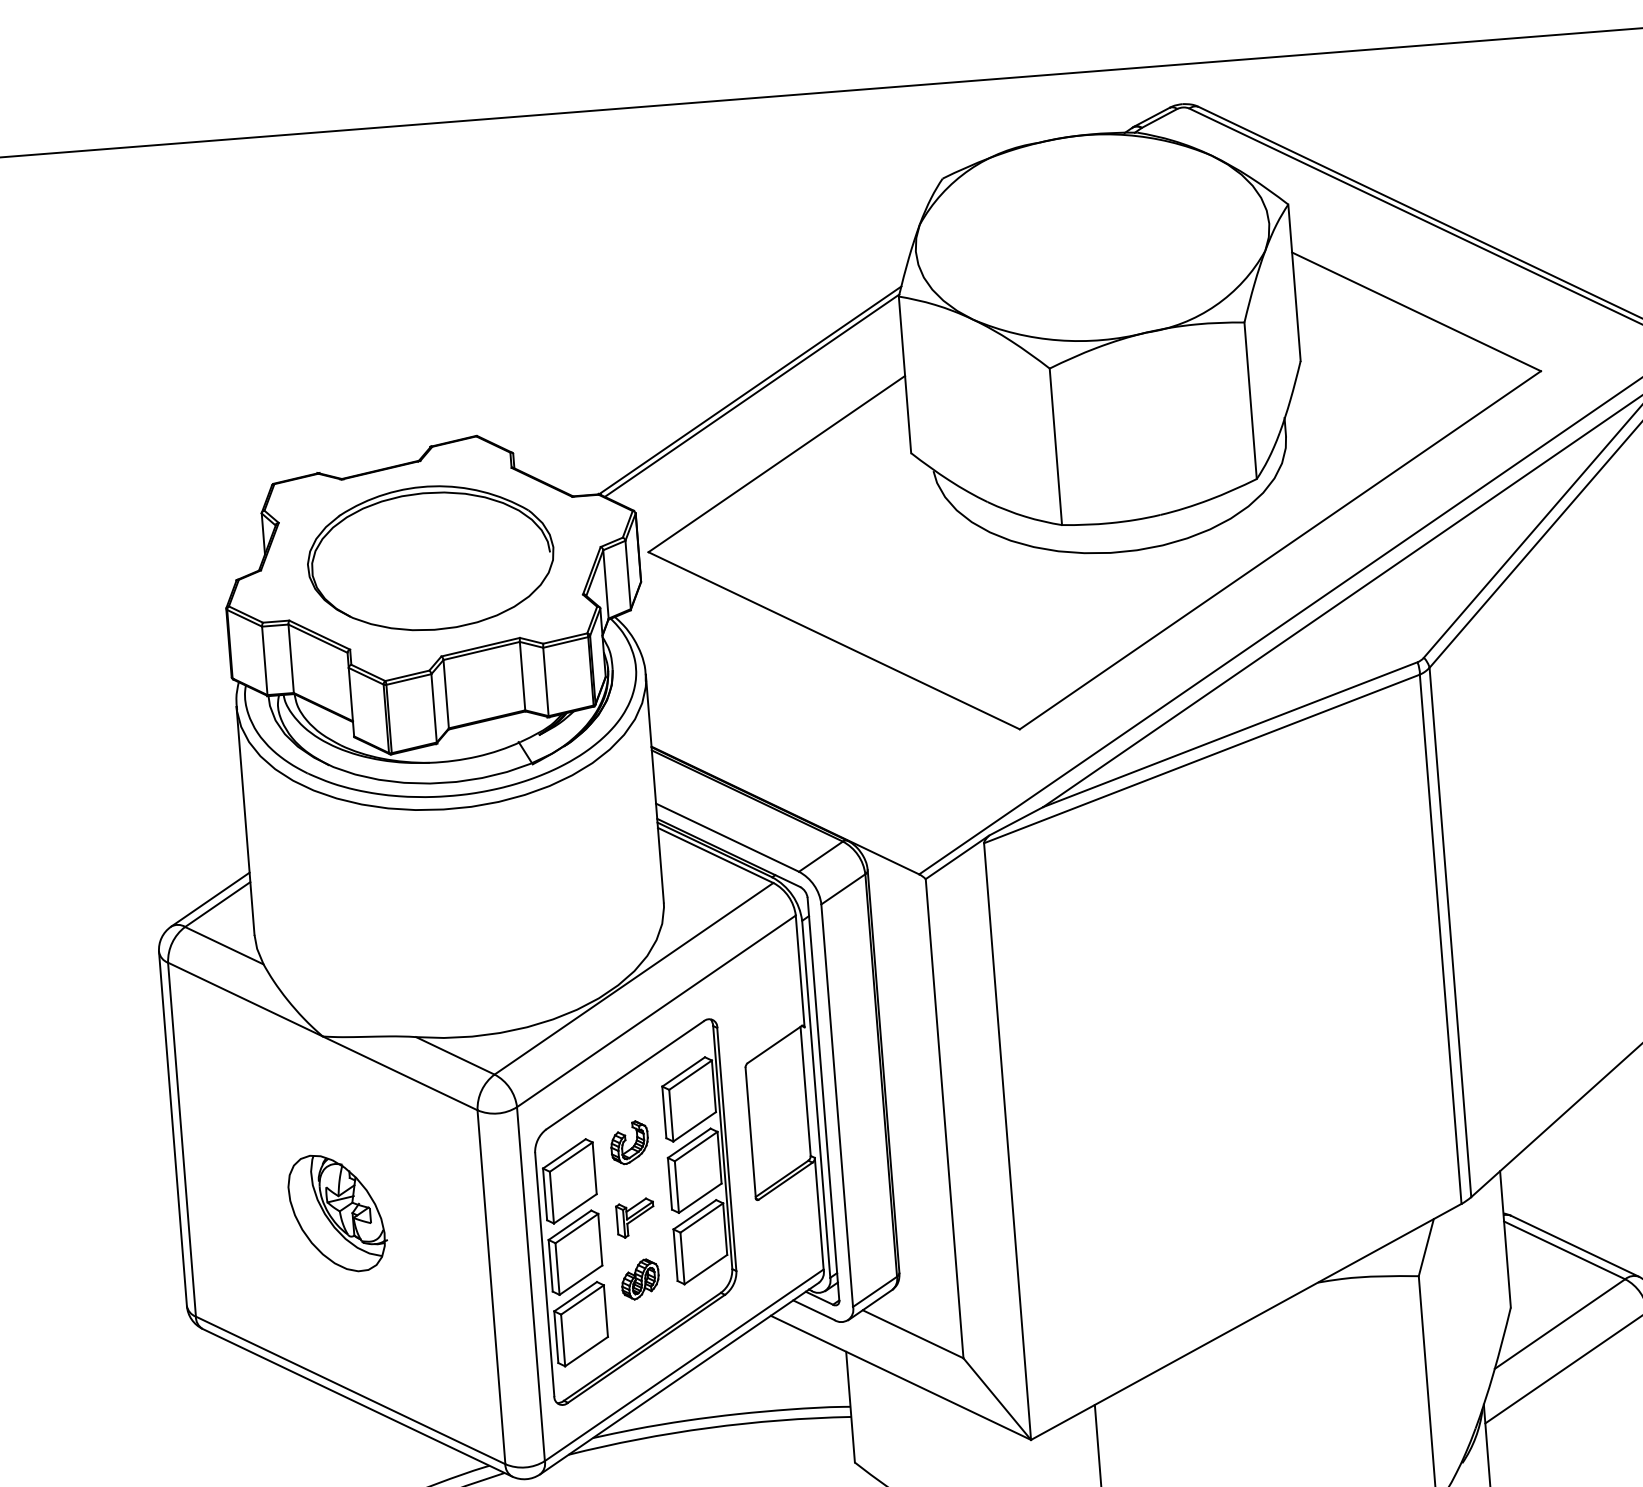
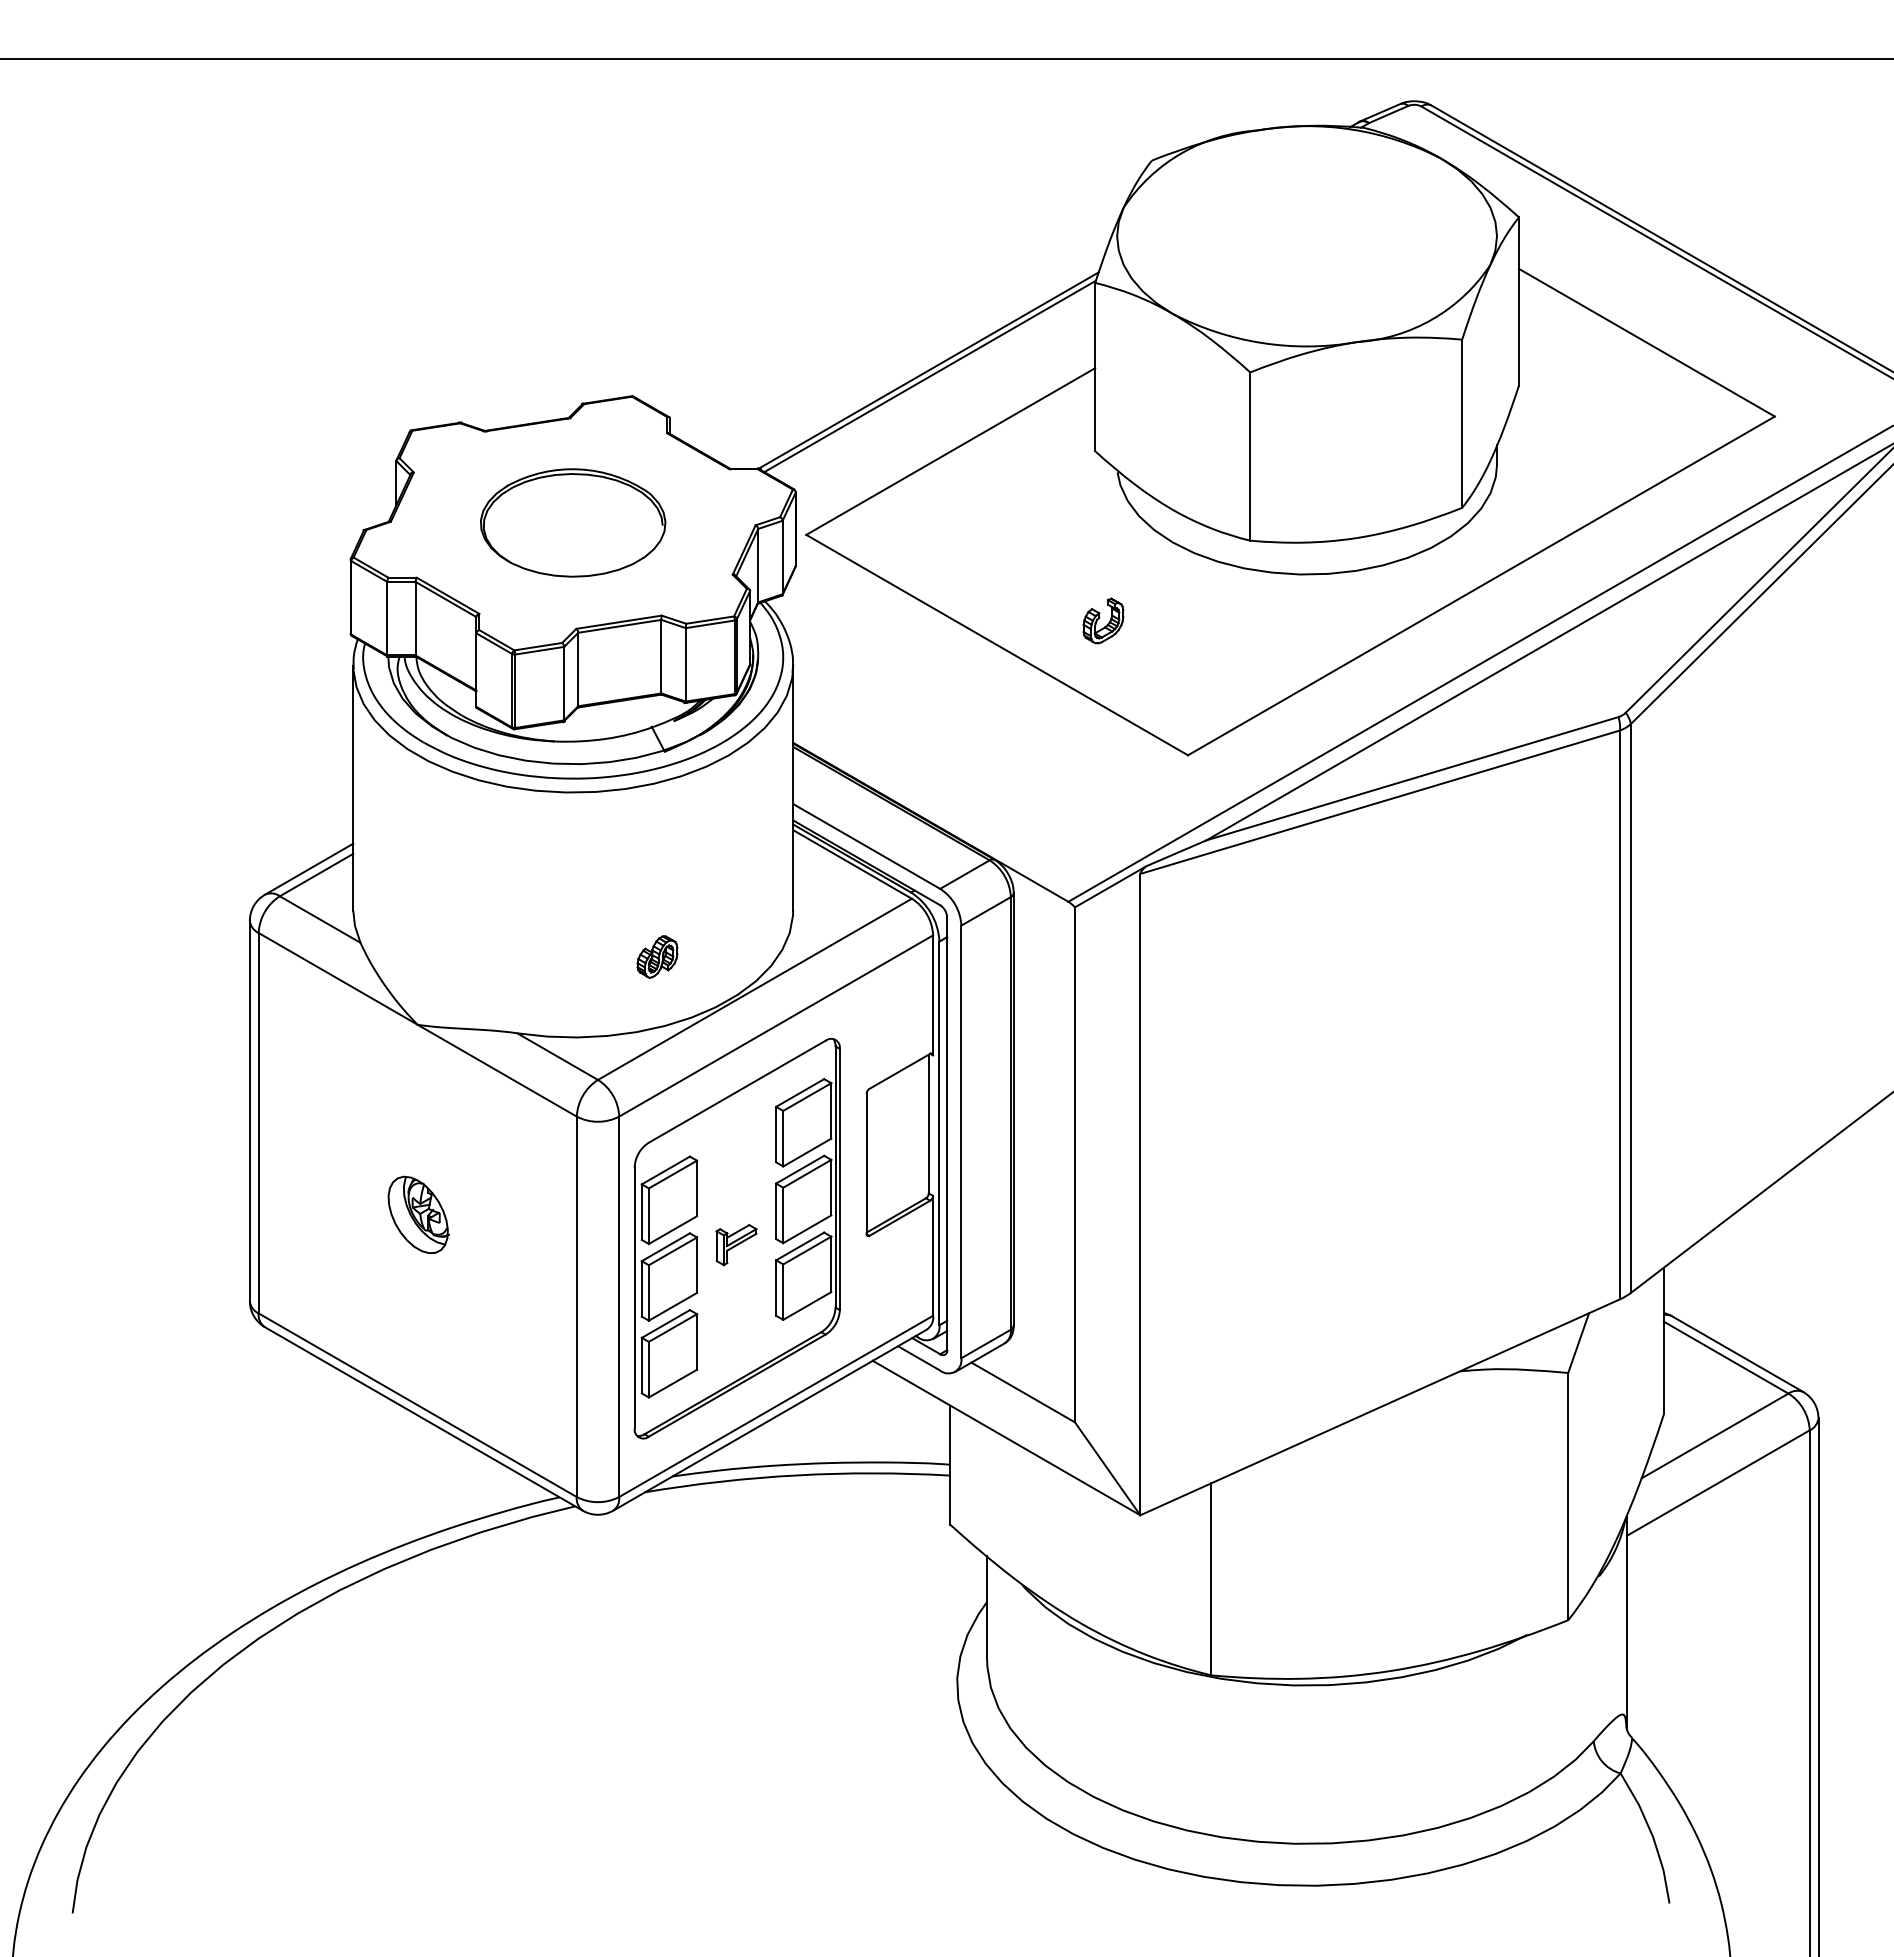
part: (430, 557) -> (572, 522), size x0.7
part: (629, 1142) -> (1103, 620), moved
part: (337, 1212) -> (418, 1214), size x0.6
part: (640, 1278) -> (657, 956), moved

